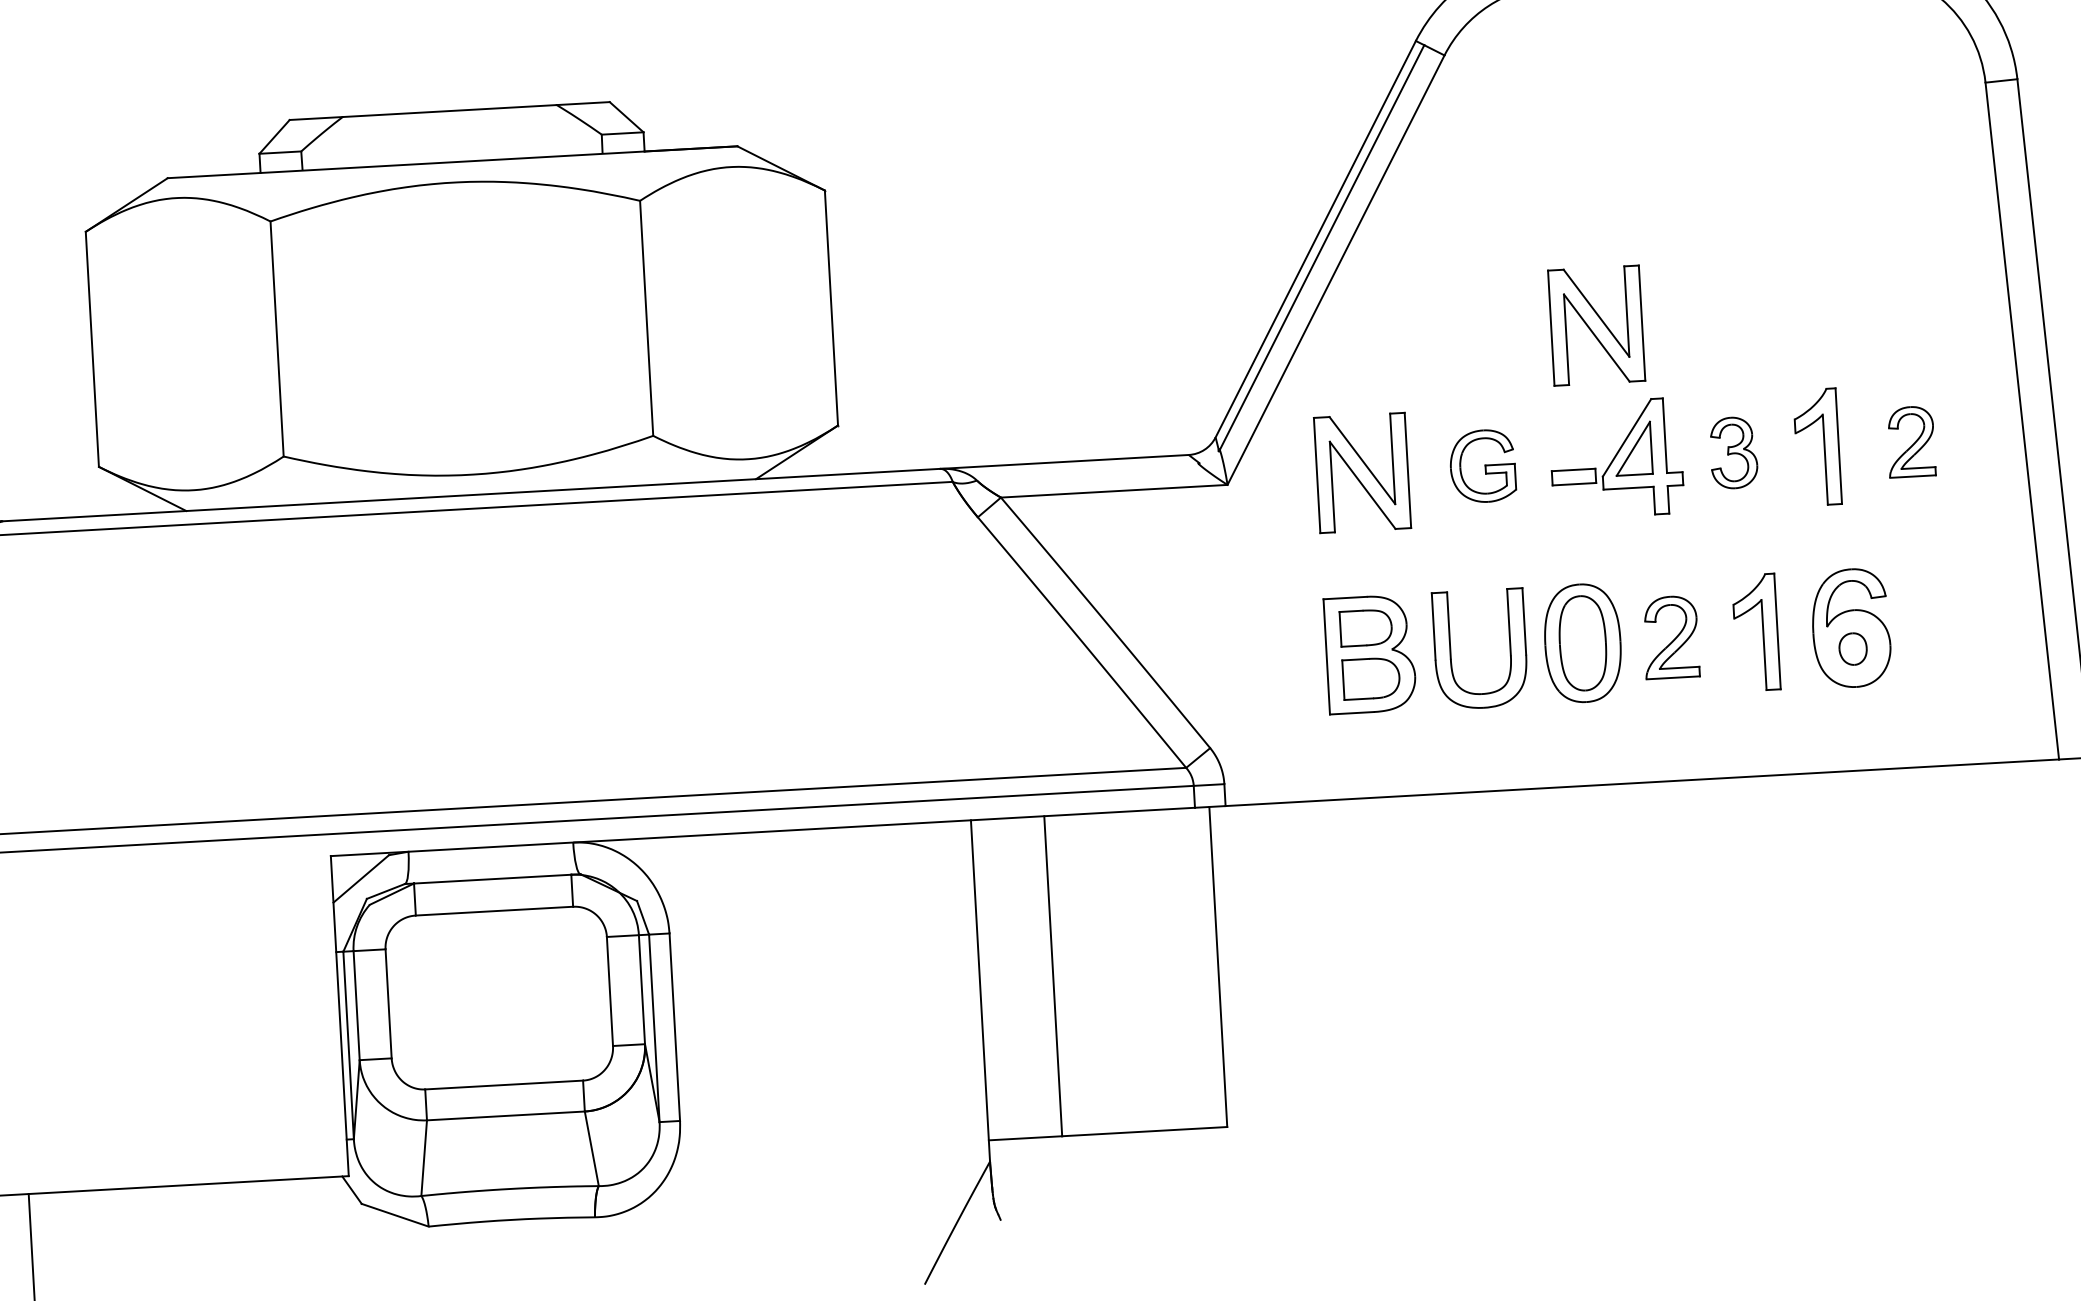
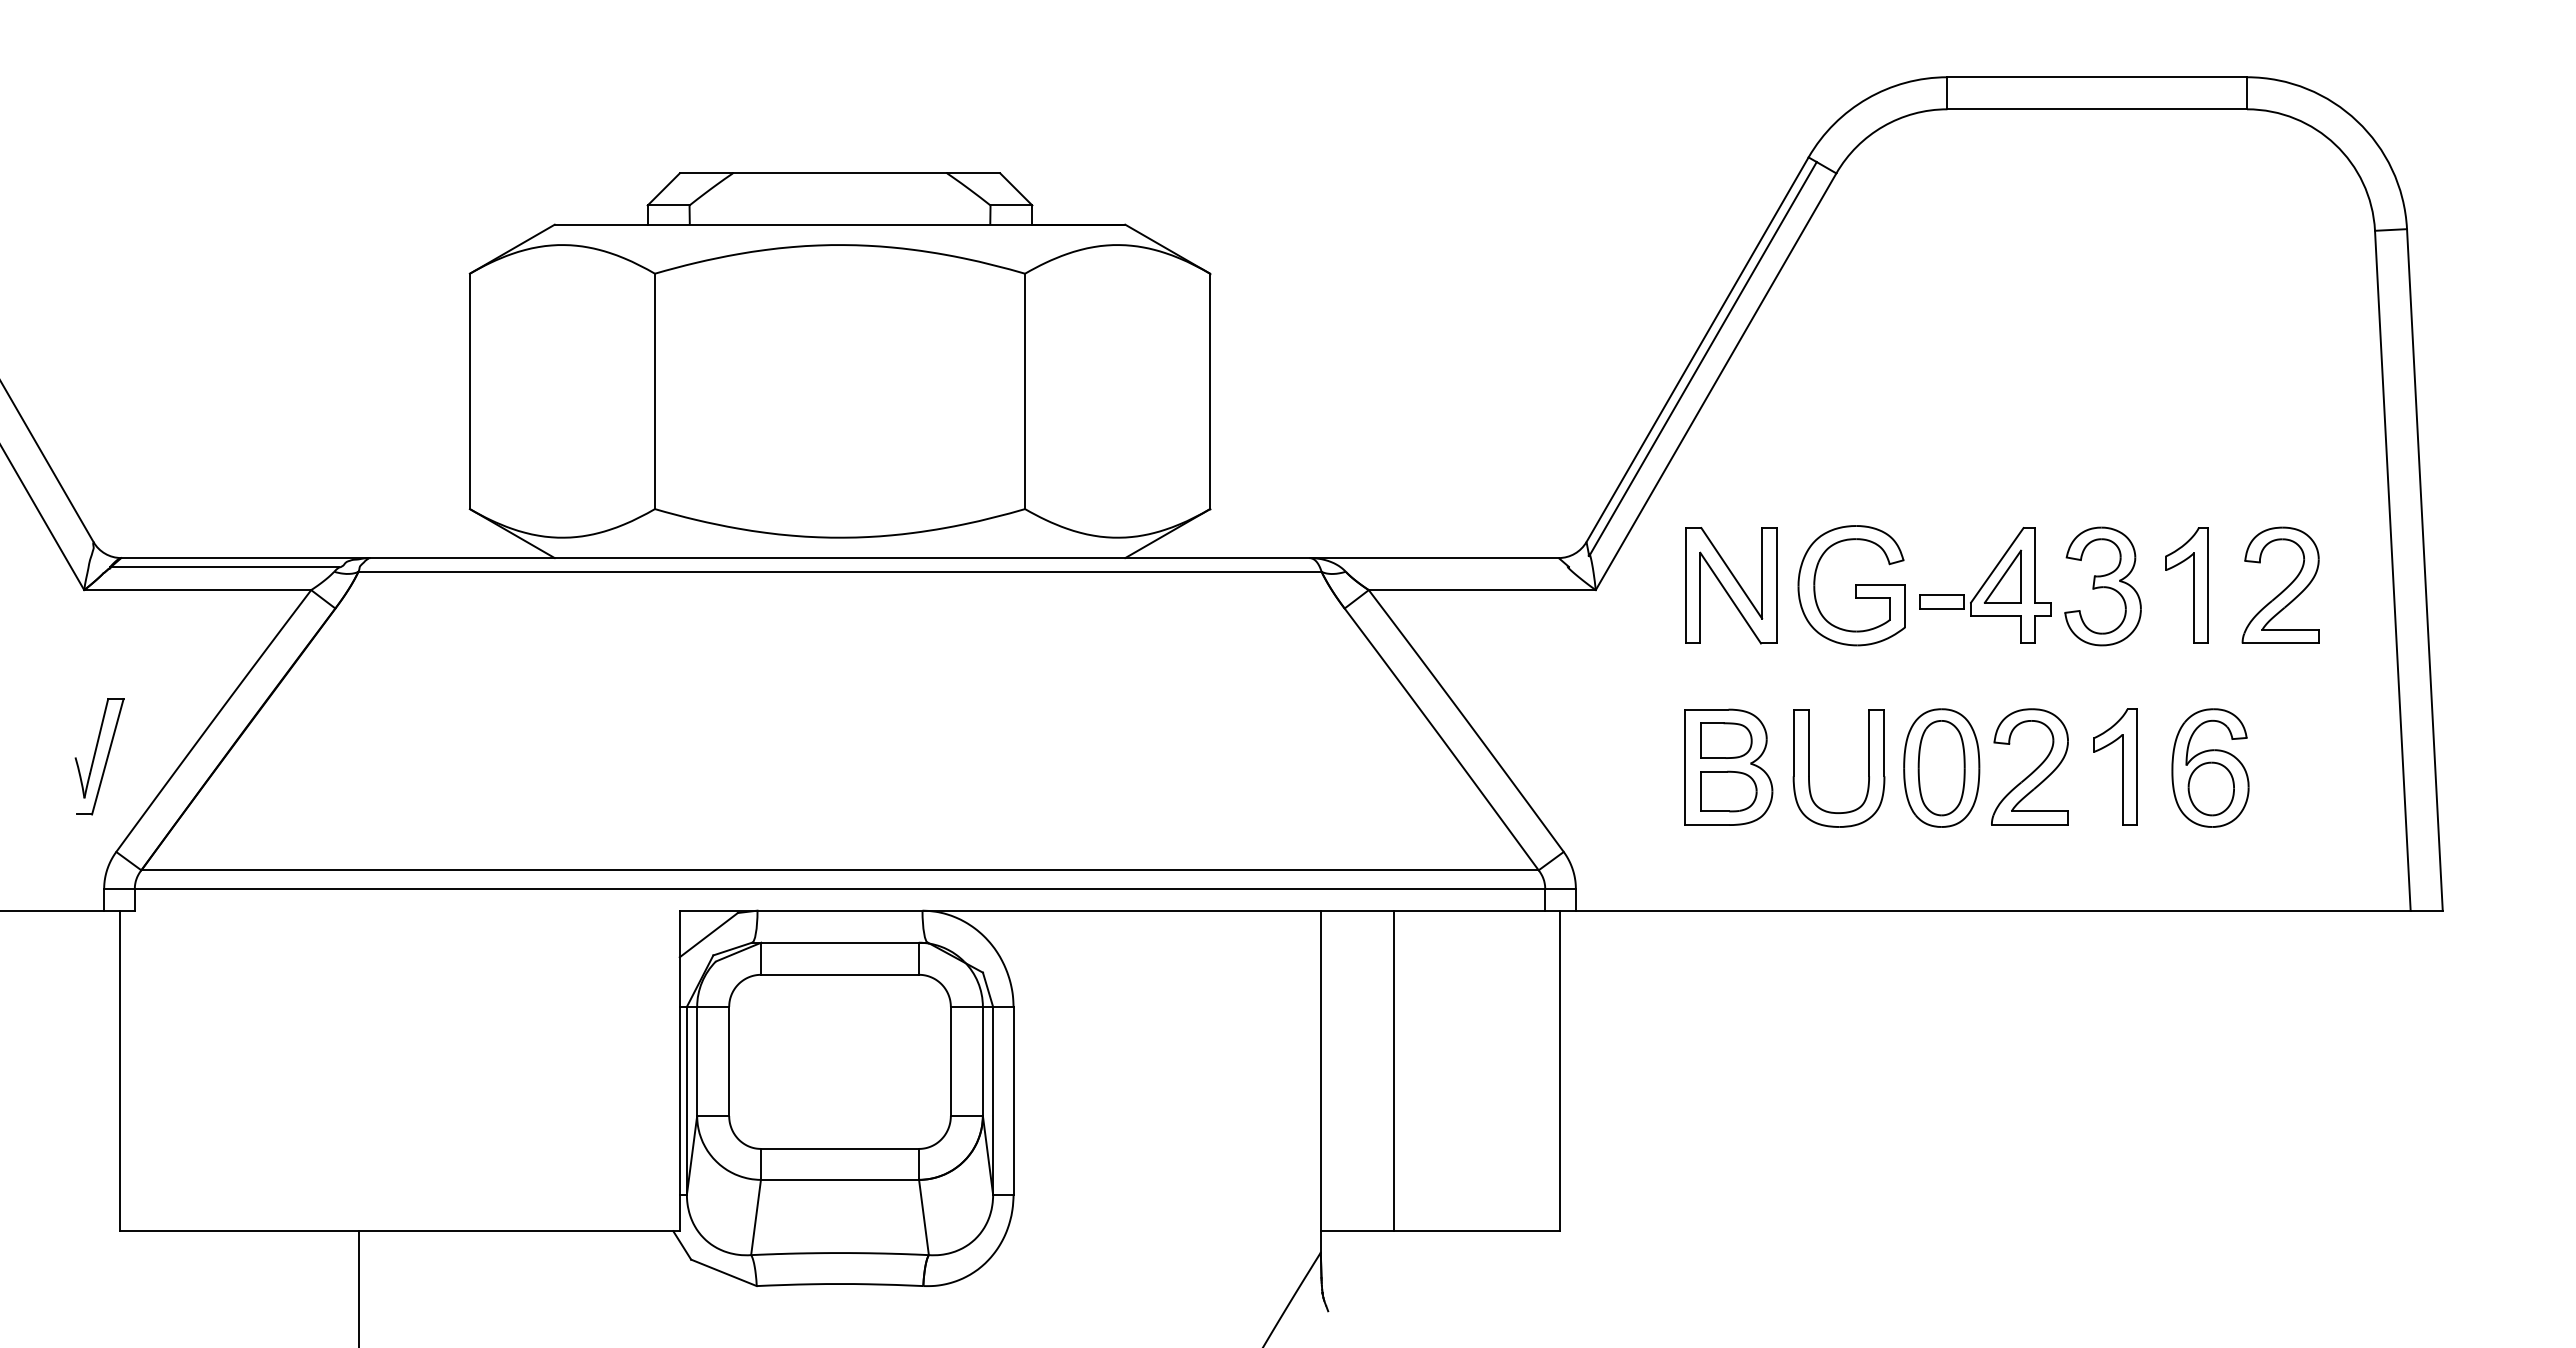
part: (1596, 325) -> (1973, 451), removed
part: (1910, 441) -> (2280, 584), size x1.67
part: (1733, 453) -> (2102, 586), size x1.67
part: (1482, 466) -> (1851, 585), size x1.67
part: (1670, 636) -> (2029, 766), size x1.43
part: (1852, 648) -> (2210, 788), size x1.67

